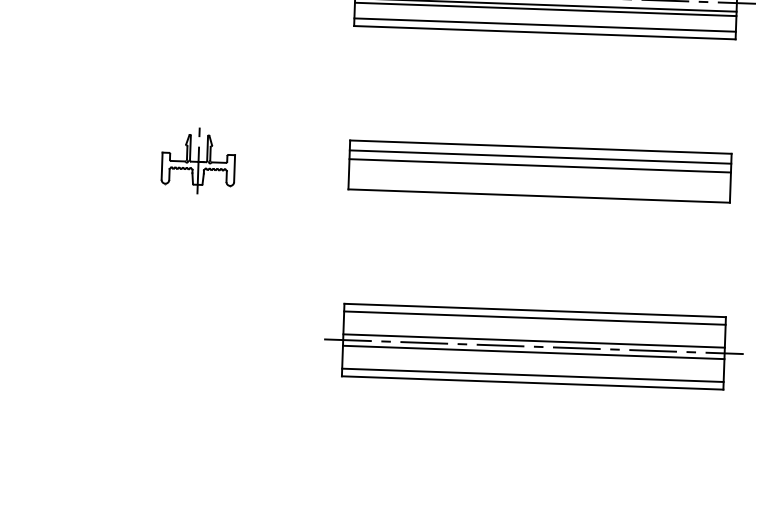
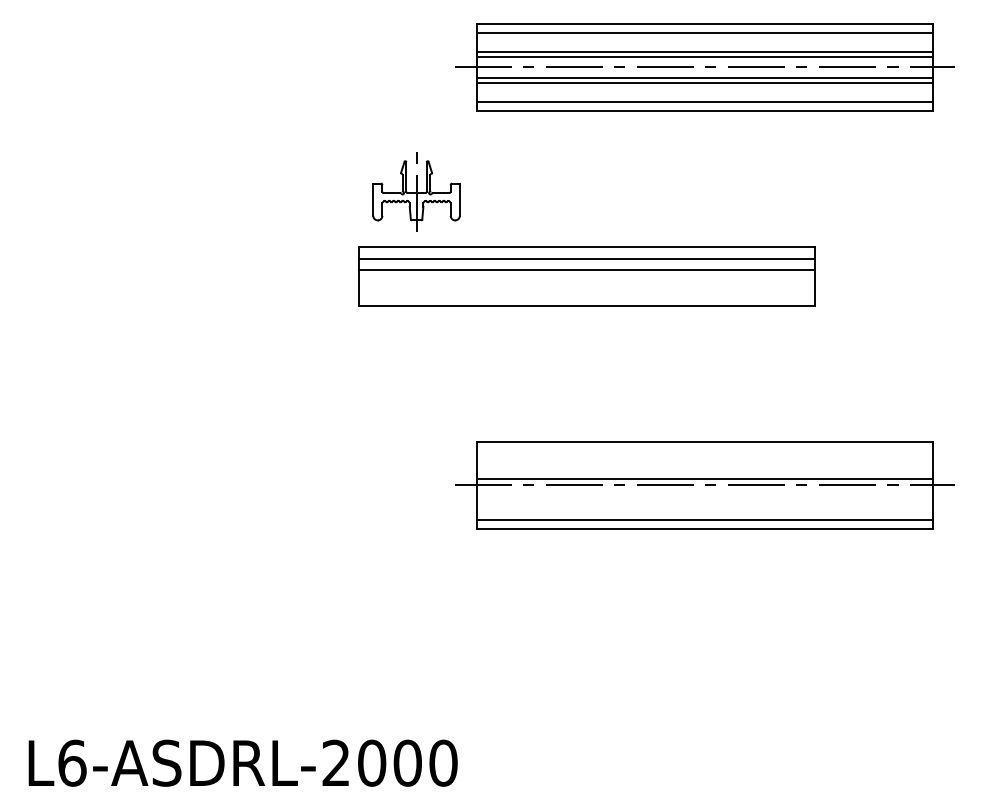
part: (198, 160) -> (416, 191), moved
part: (539, 171) -> (586, 276), moved
line: (534, 318) -> (704, 451), removed
line: (533, 352) -> (704, 492), removed

